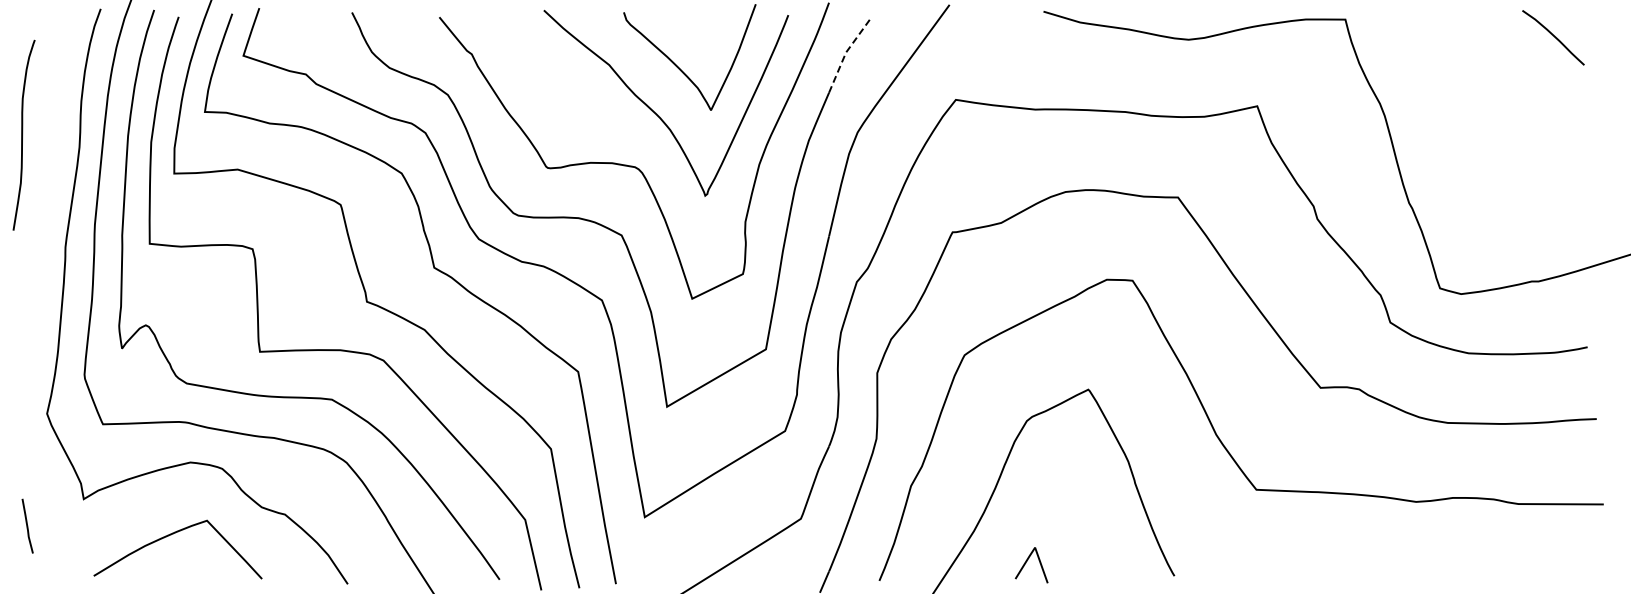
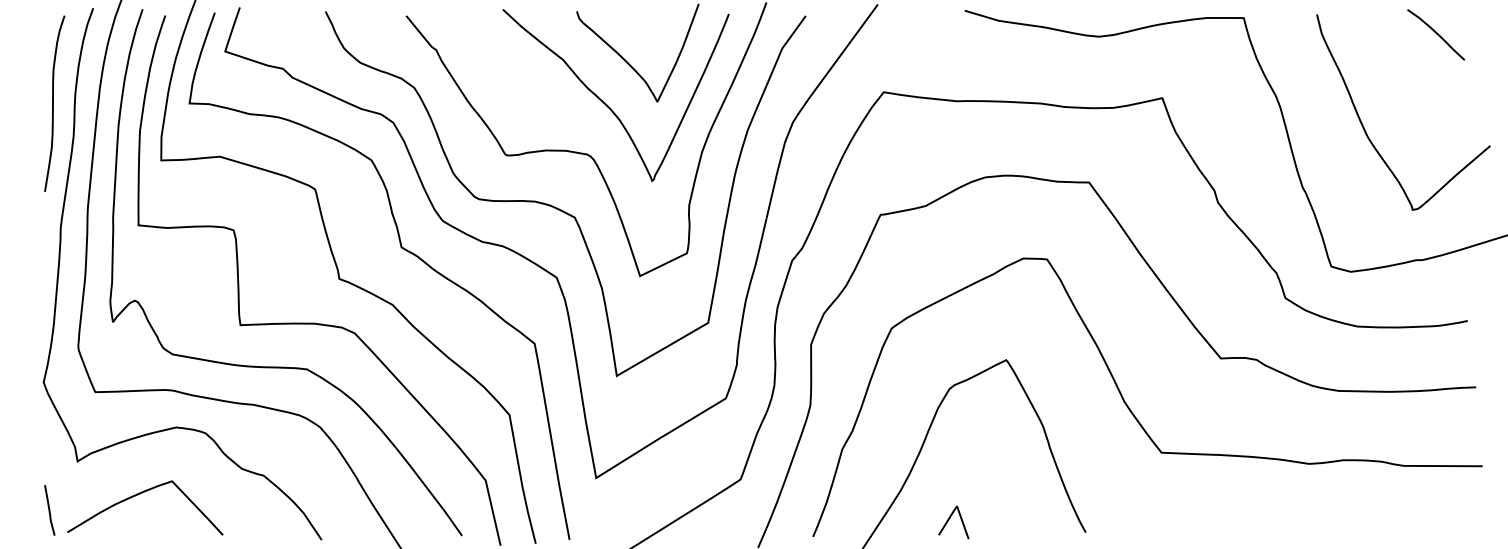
line: (846, 52) -> (782, 48), dashed -> solid
curve: (23, 133) -> (54, 102), moved
curve: (1475, 136) -> (1364, 126), added
line: (27, 525) -> (49, 509), moved
curve: (171, 535) -> (139, 494), moved

